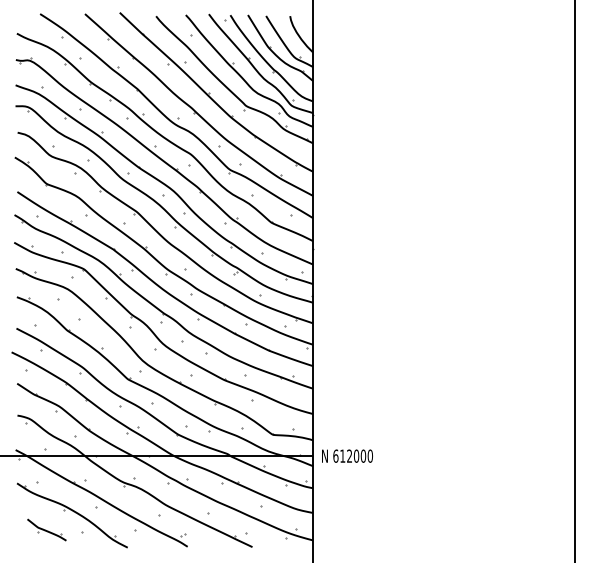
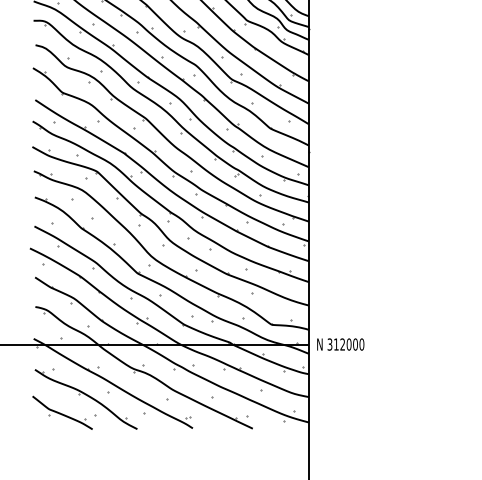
text: (335, 455) -> (329, 343), 612000 -> 312000
part: (46, 529) -> (62, 412), size x1.67

